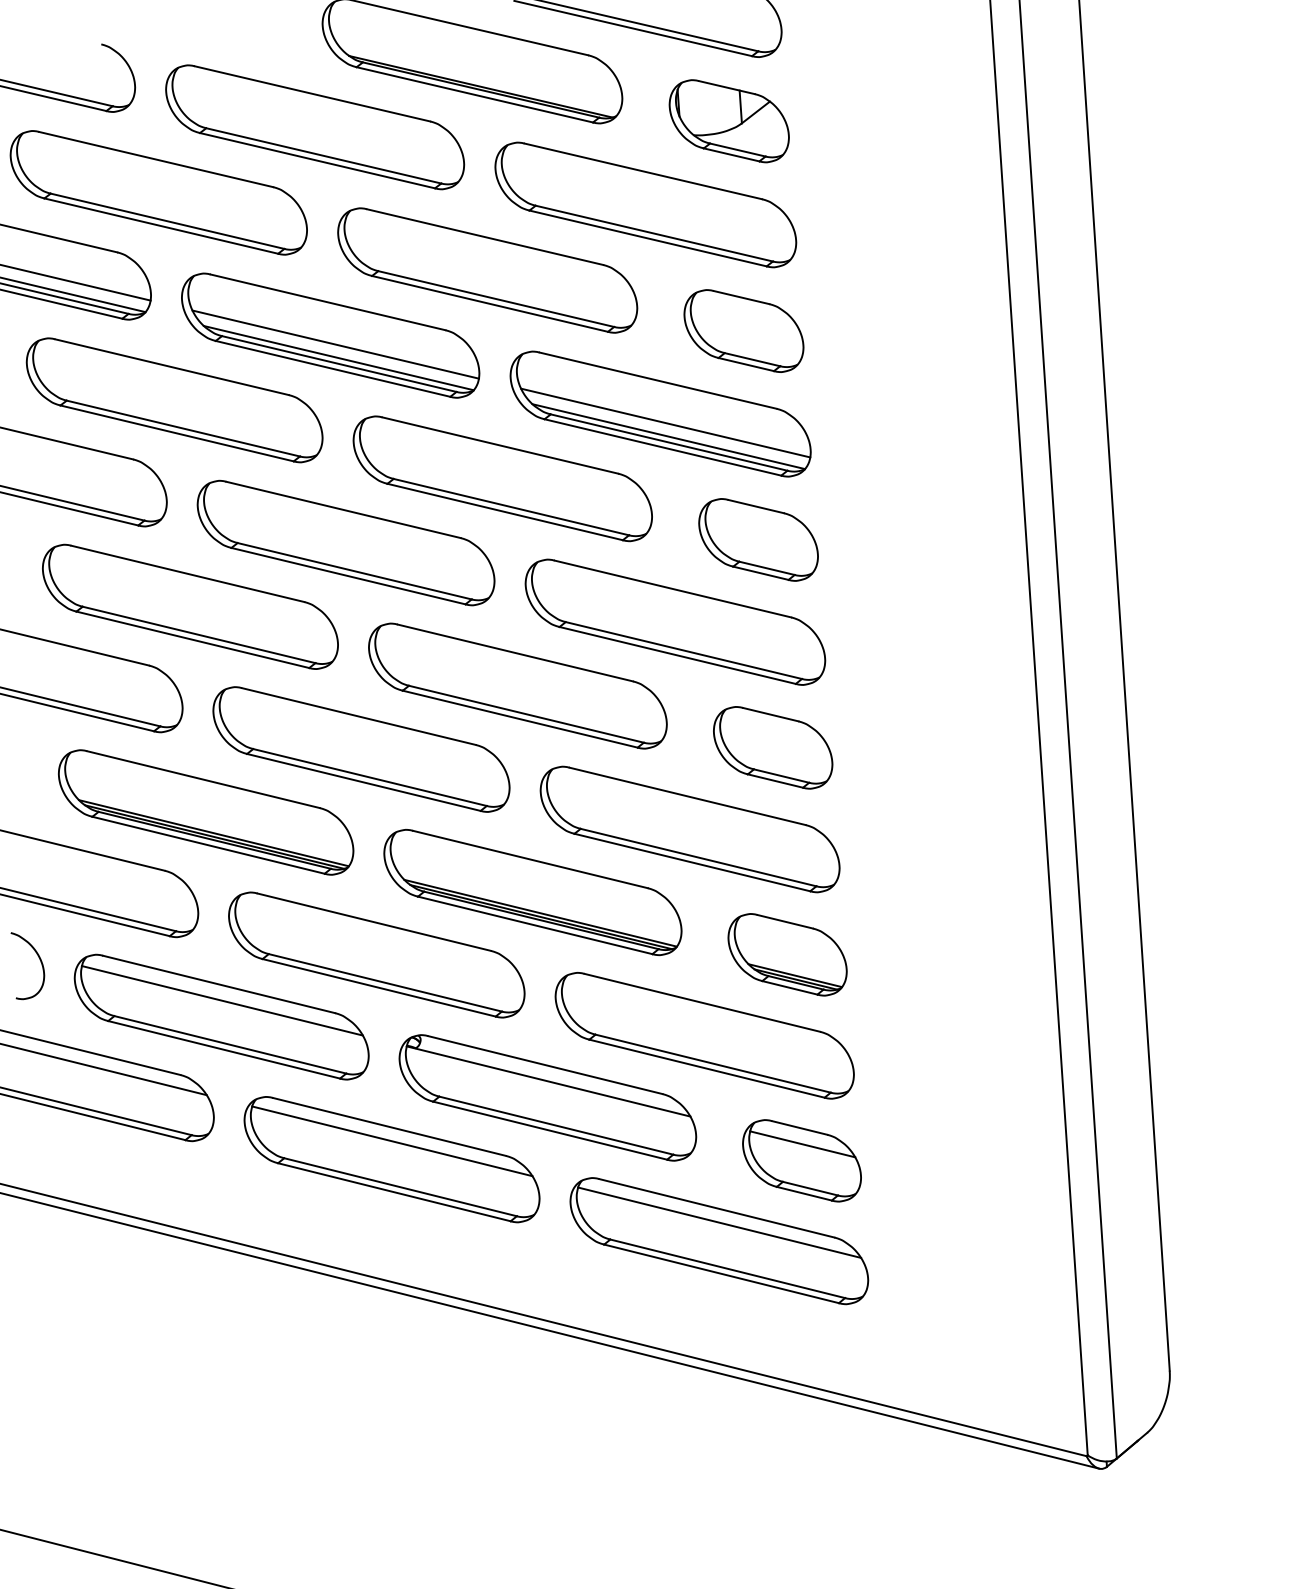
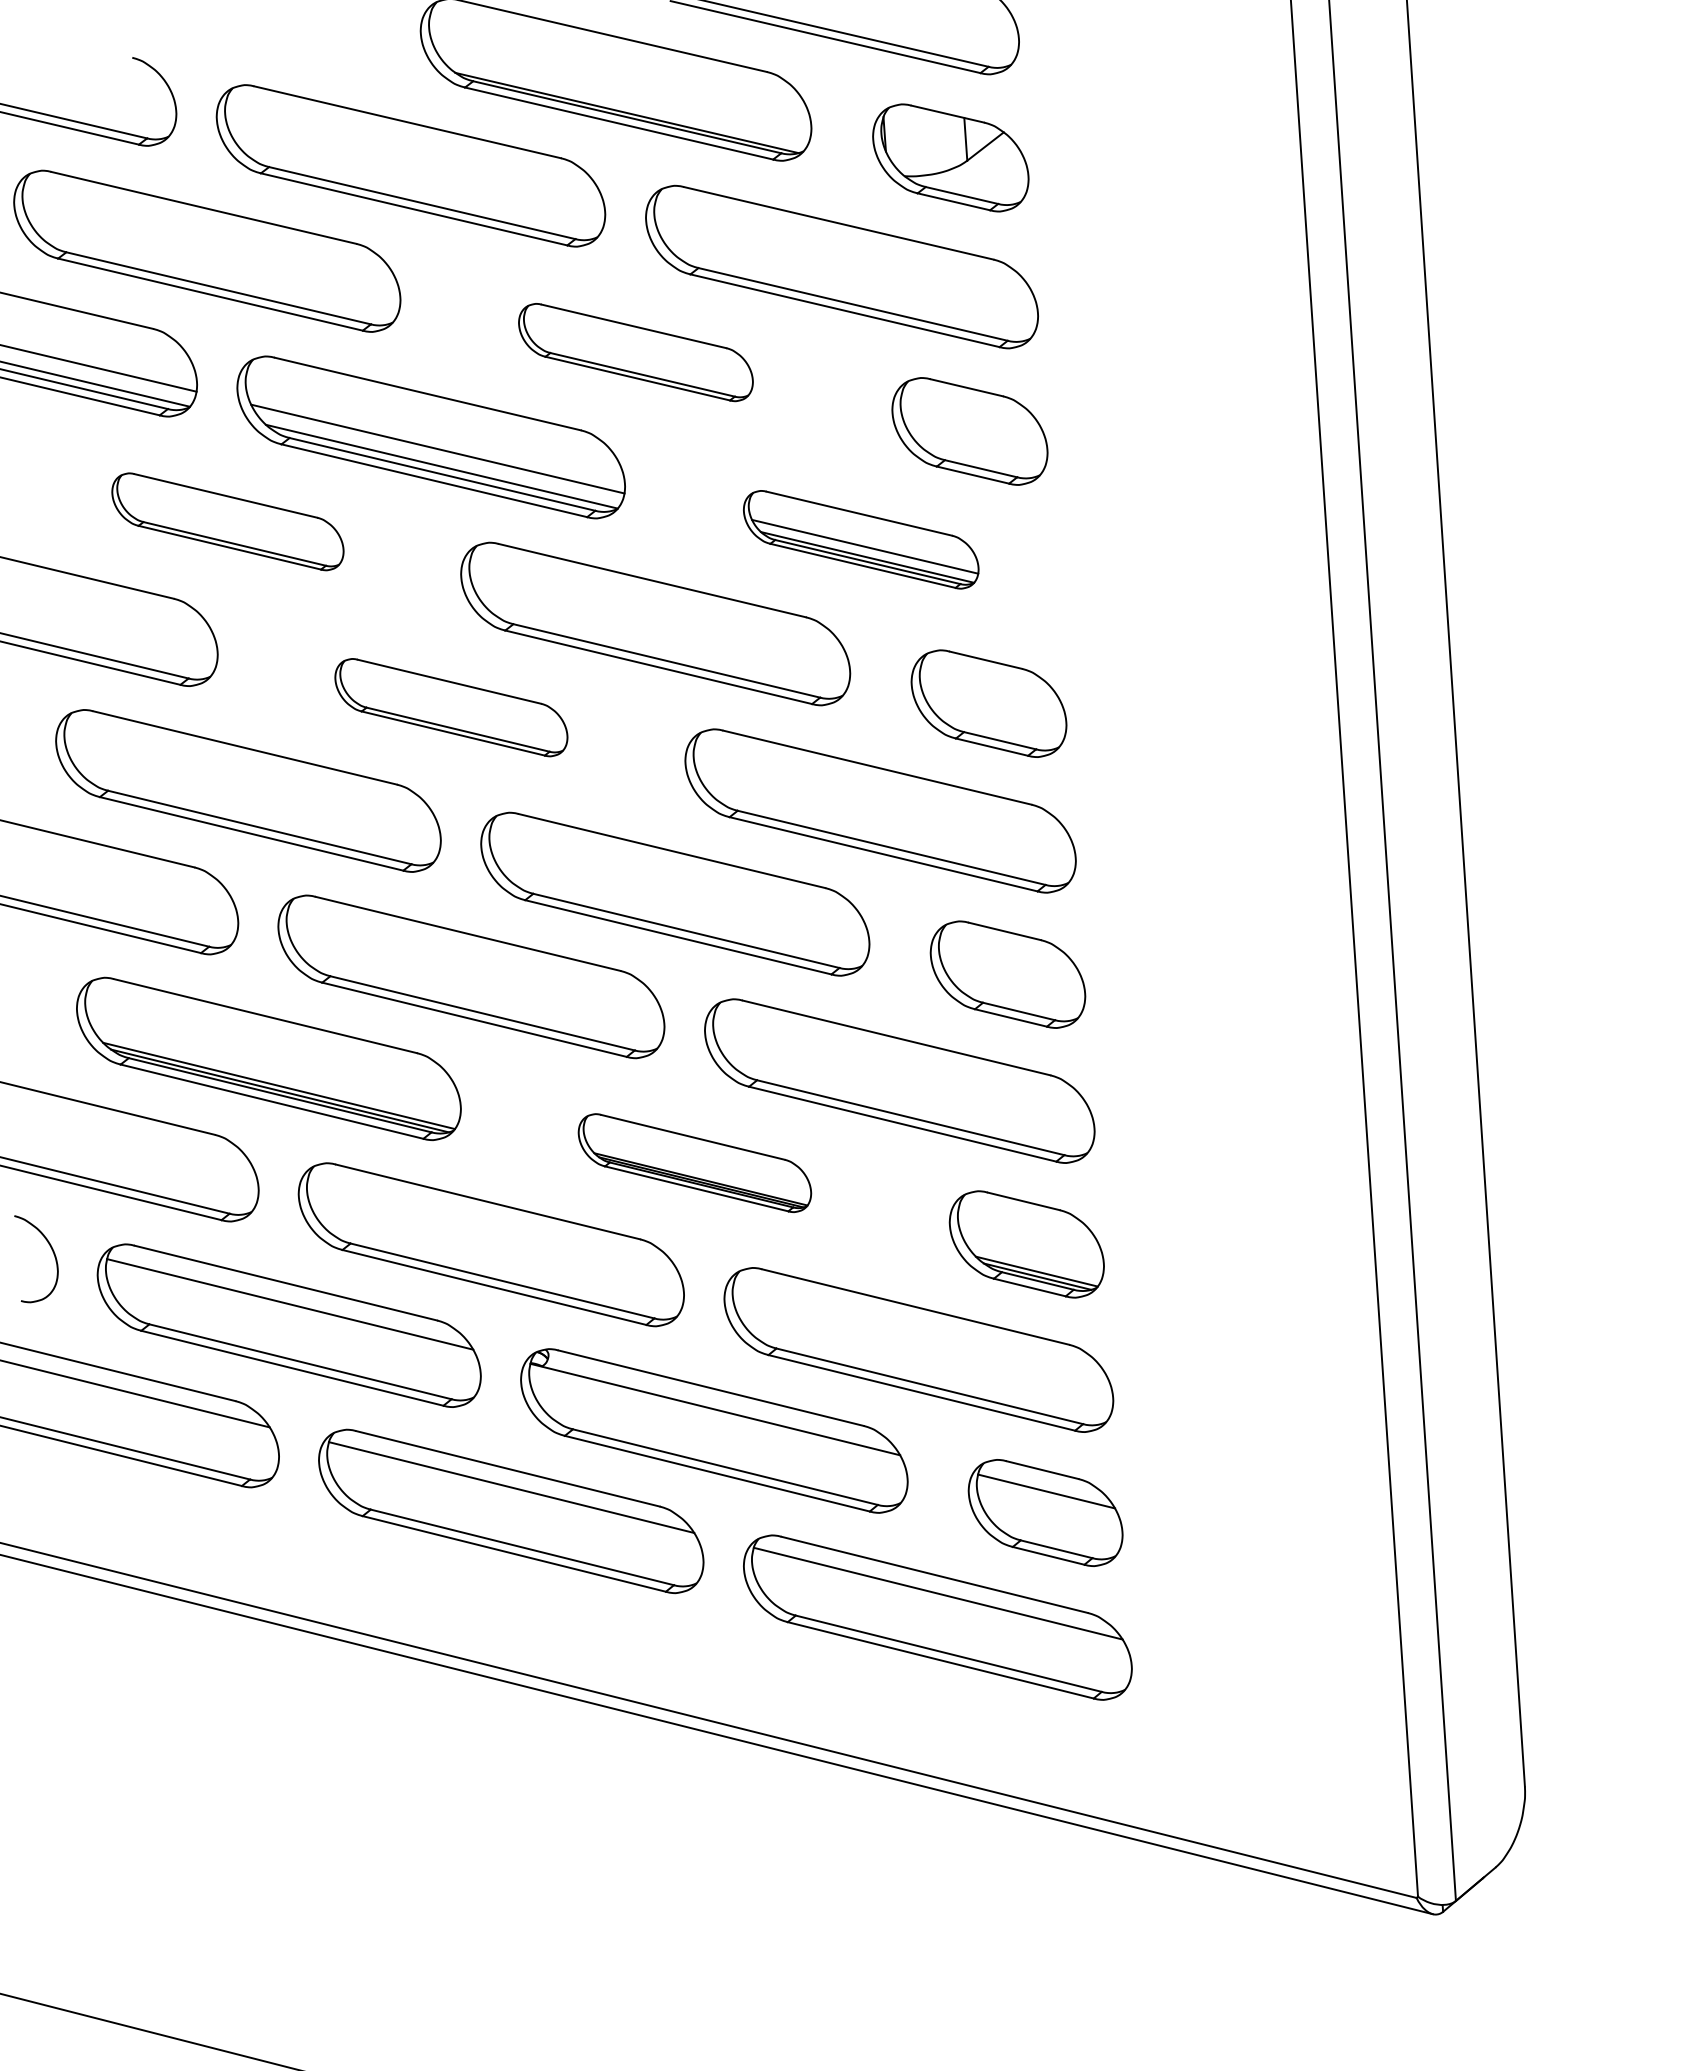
part: (487, 270) -> (635, 352), size x0.6
part: (174, 400) -> (227, 521), size x0.6
part: (659, 413) -> (860, 539), size x0.6
part: (346, 542) -> (451, 707), size x0.6
part: (532, 891) -> (694, 1162), size x0.6

